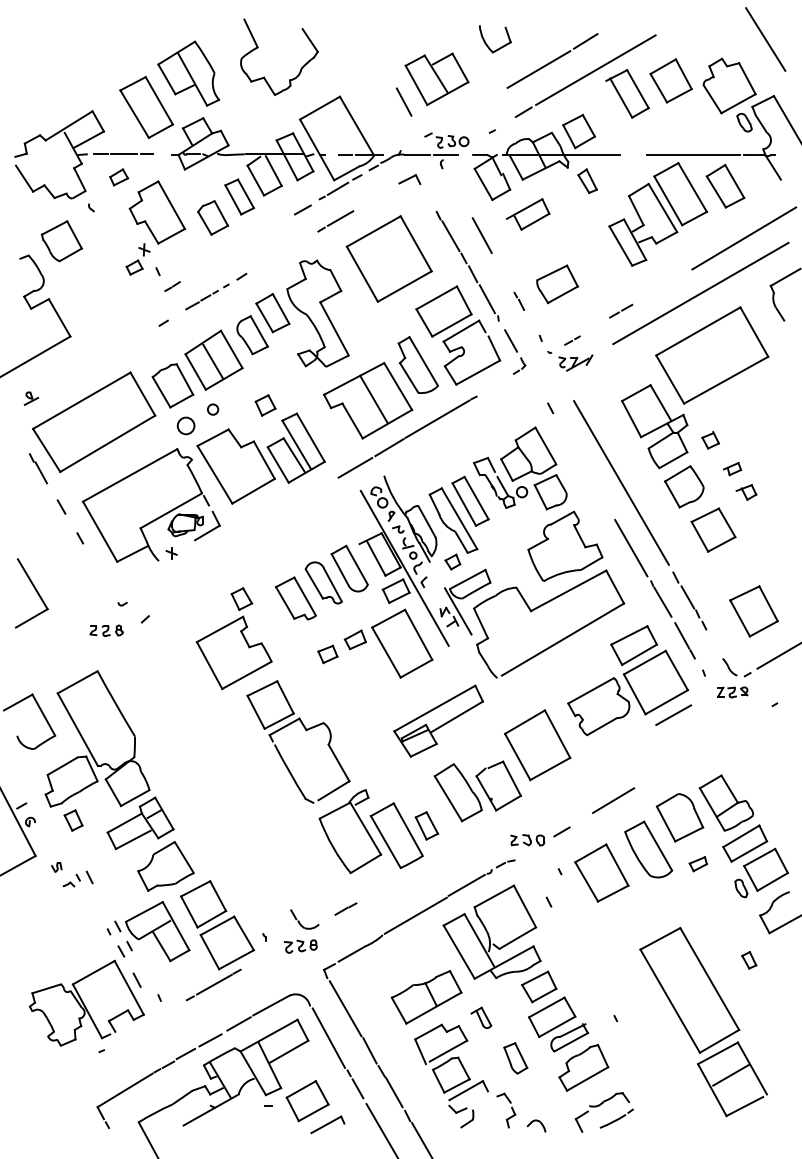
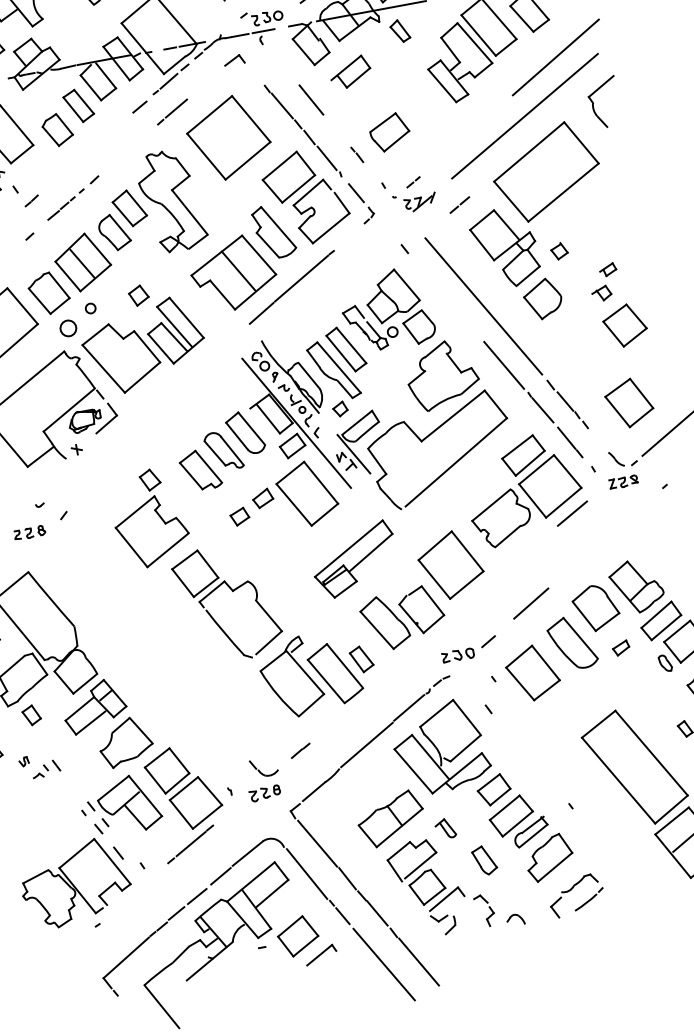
line: (621, 310) -> (460, 204), moved
line: (355, 467) -> (233, 337), removed
part: (732, 469) -> (608, 270), moved
part: (713, 529) -> (625, 325), moved

